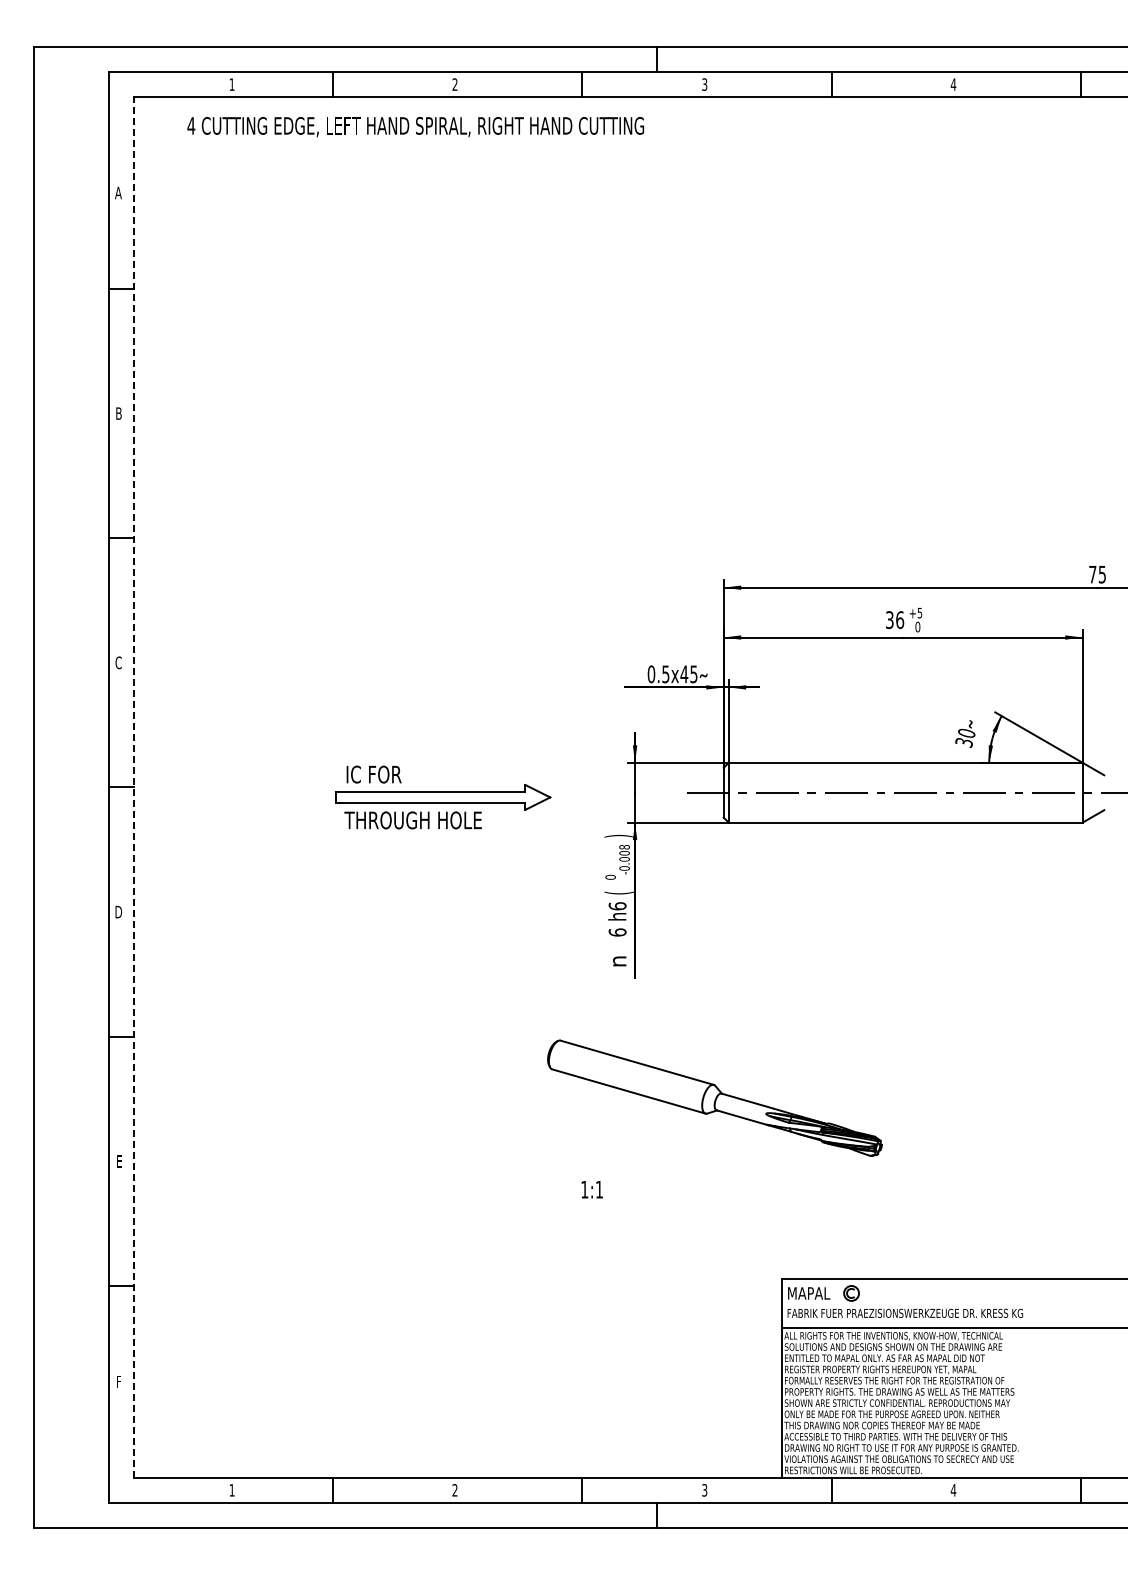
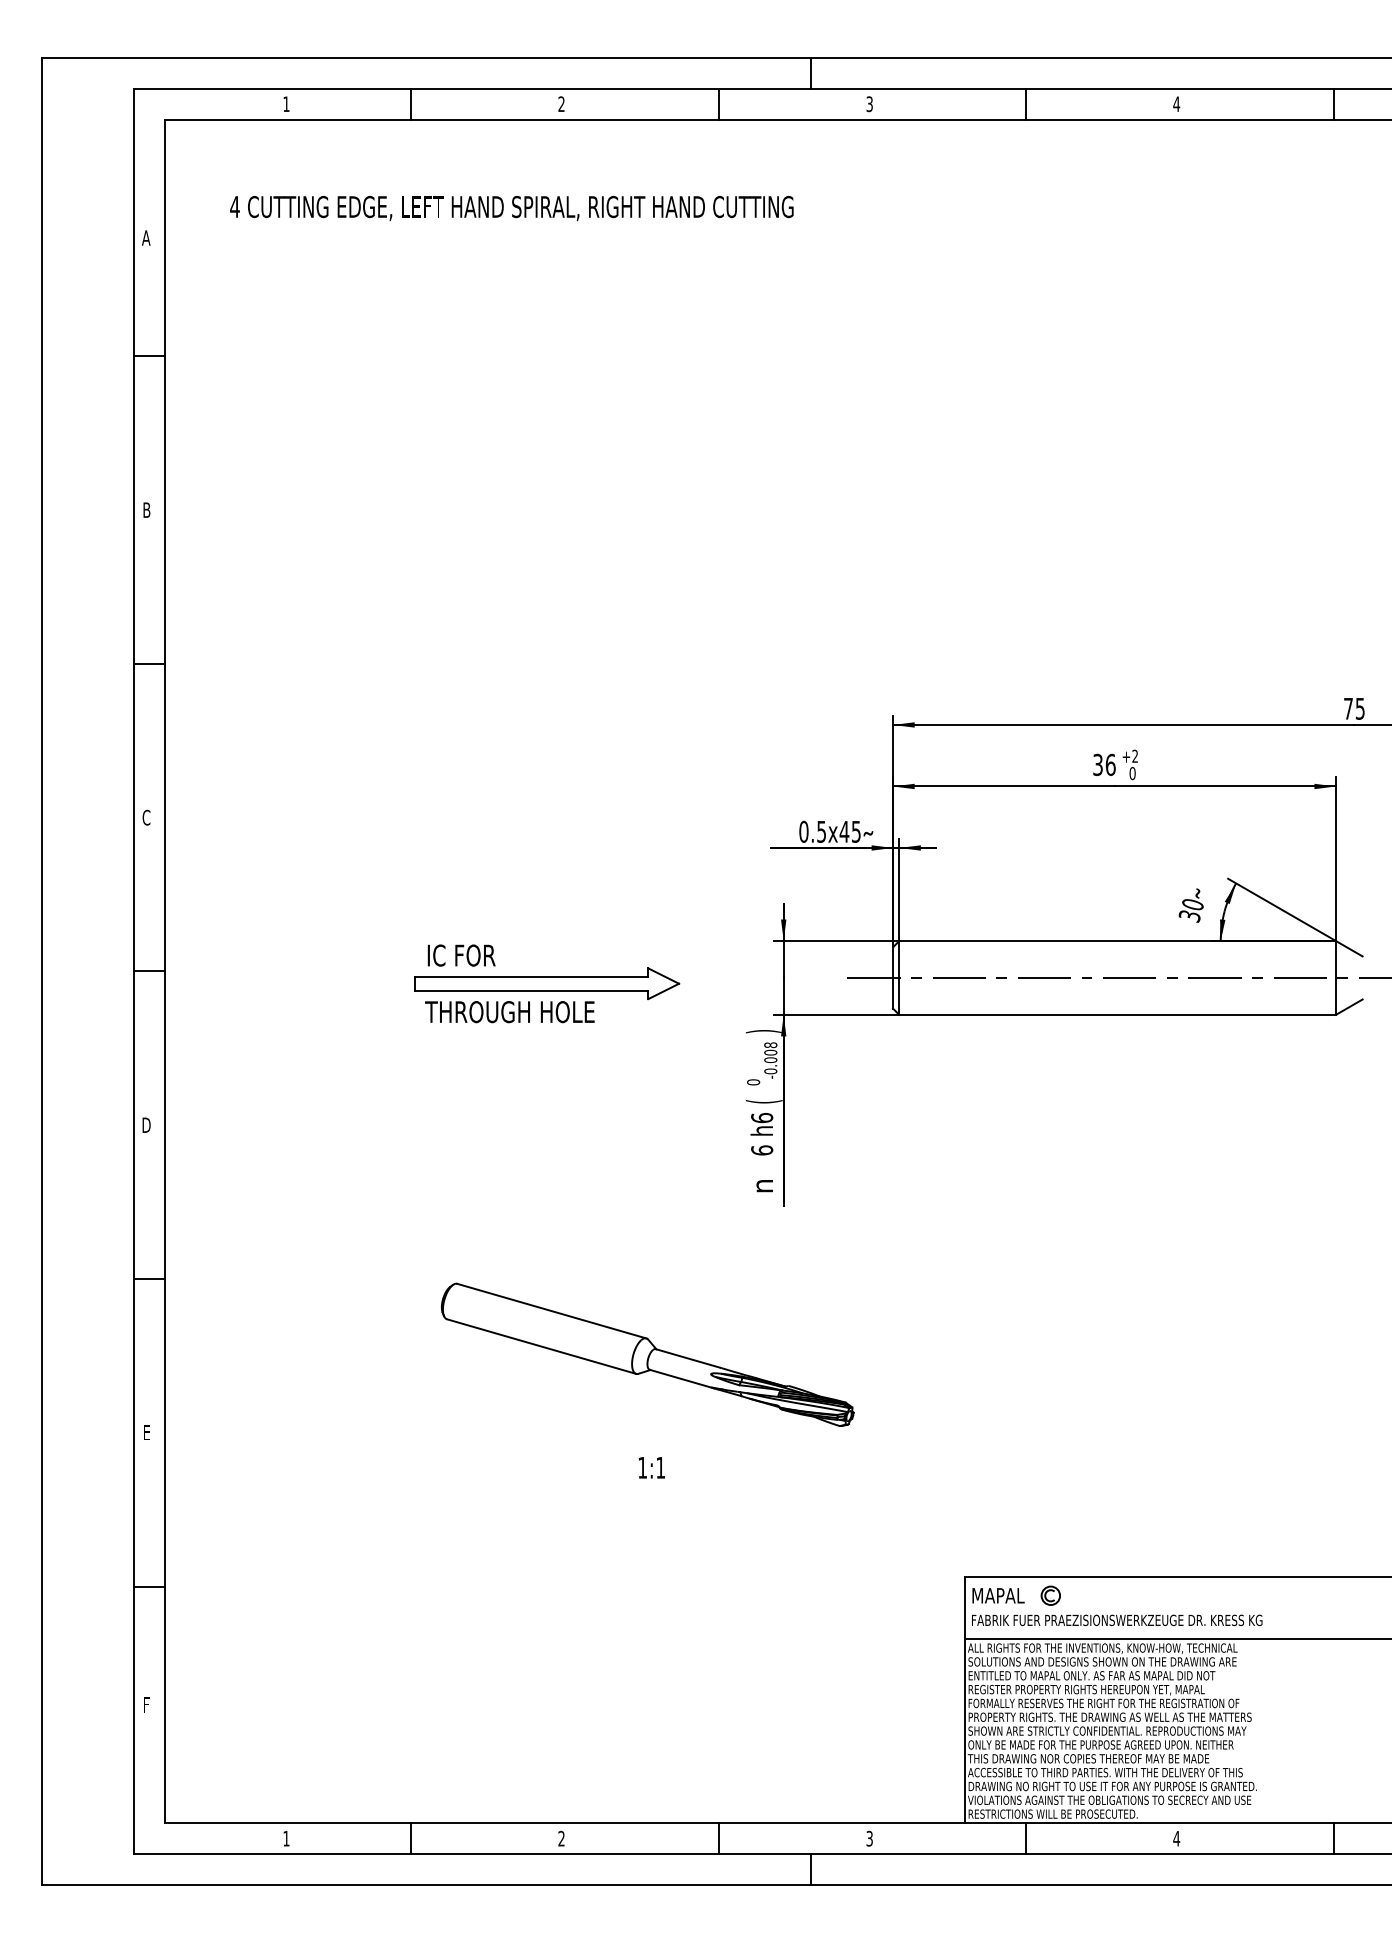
text: (415, 127) -> (511, 208), moved
text: (919, 612) -> (1134, 755), +5 -> +2
line: (133, 787) -> (164, 971), dashed -> solid
part: (714, 1097) -> (647, 1354), moved
text: (591, 1189) -> (650, 1467), moved

